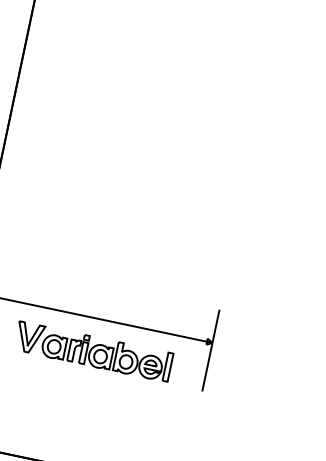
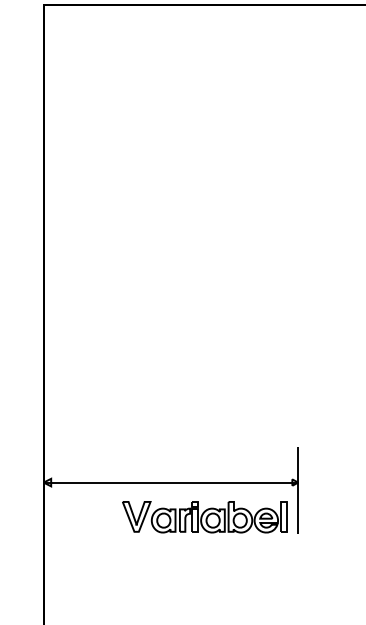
part: (93, 352) -> (204, 517), moved

